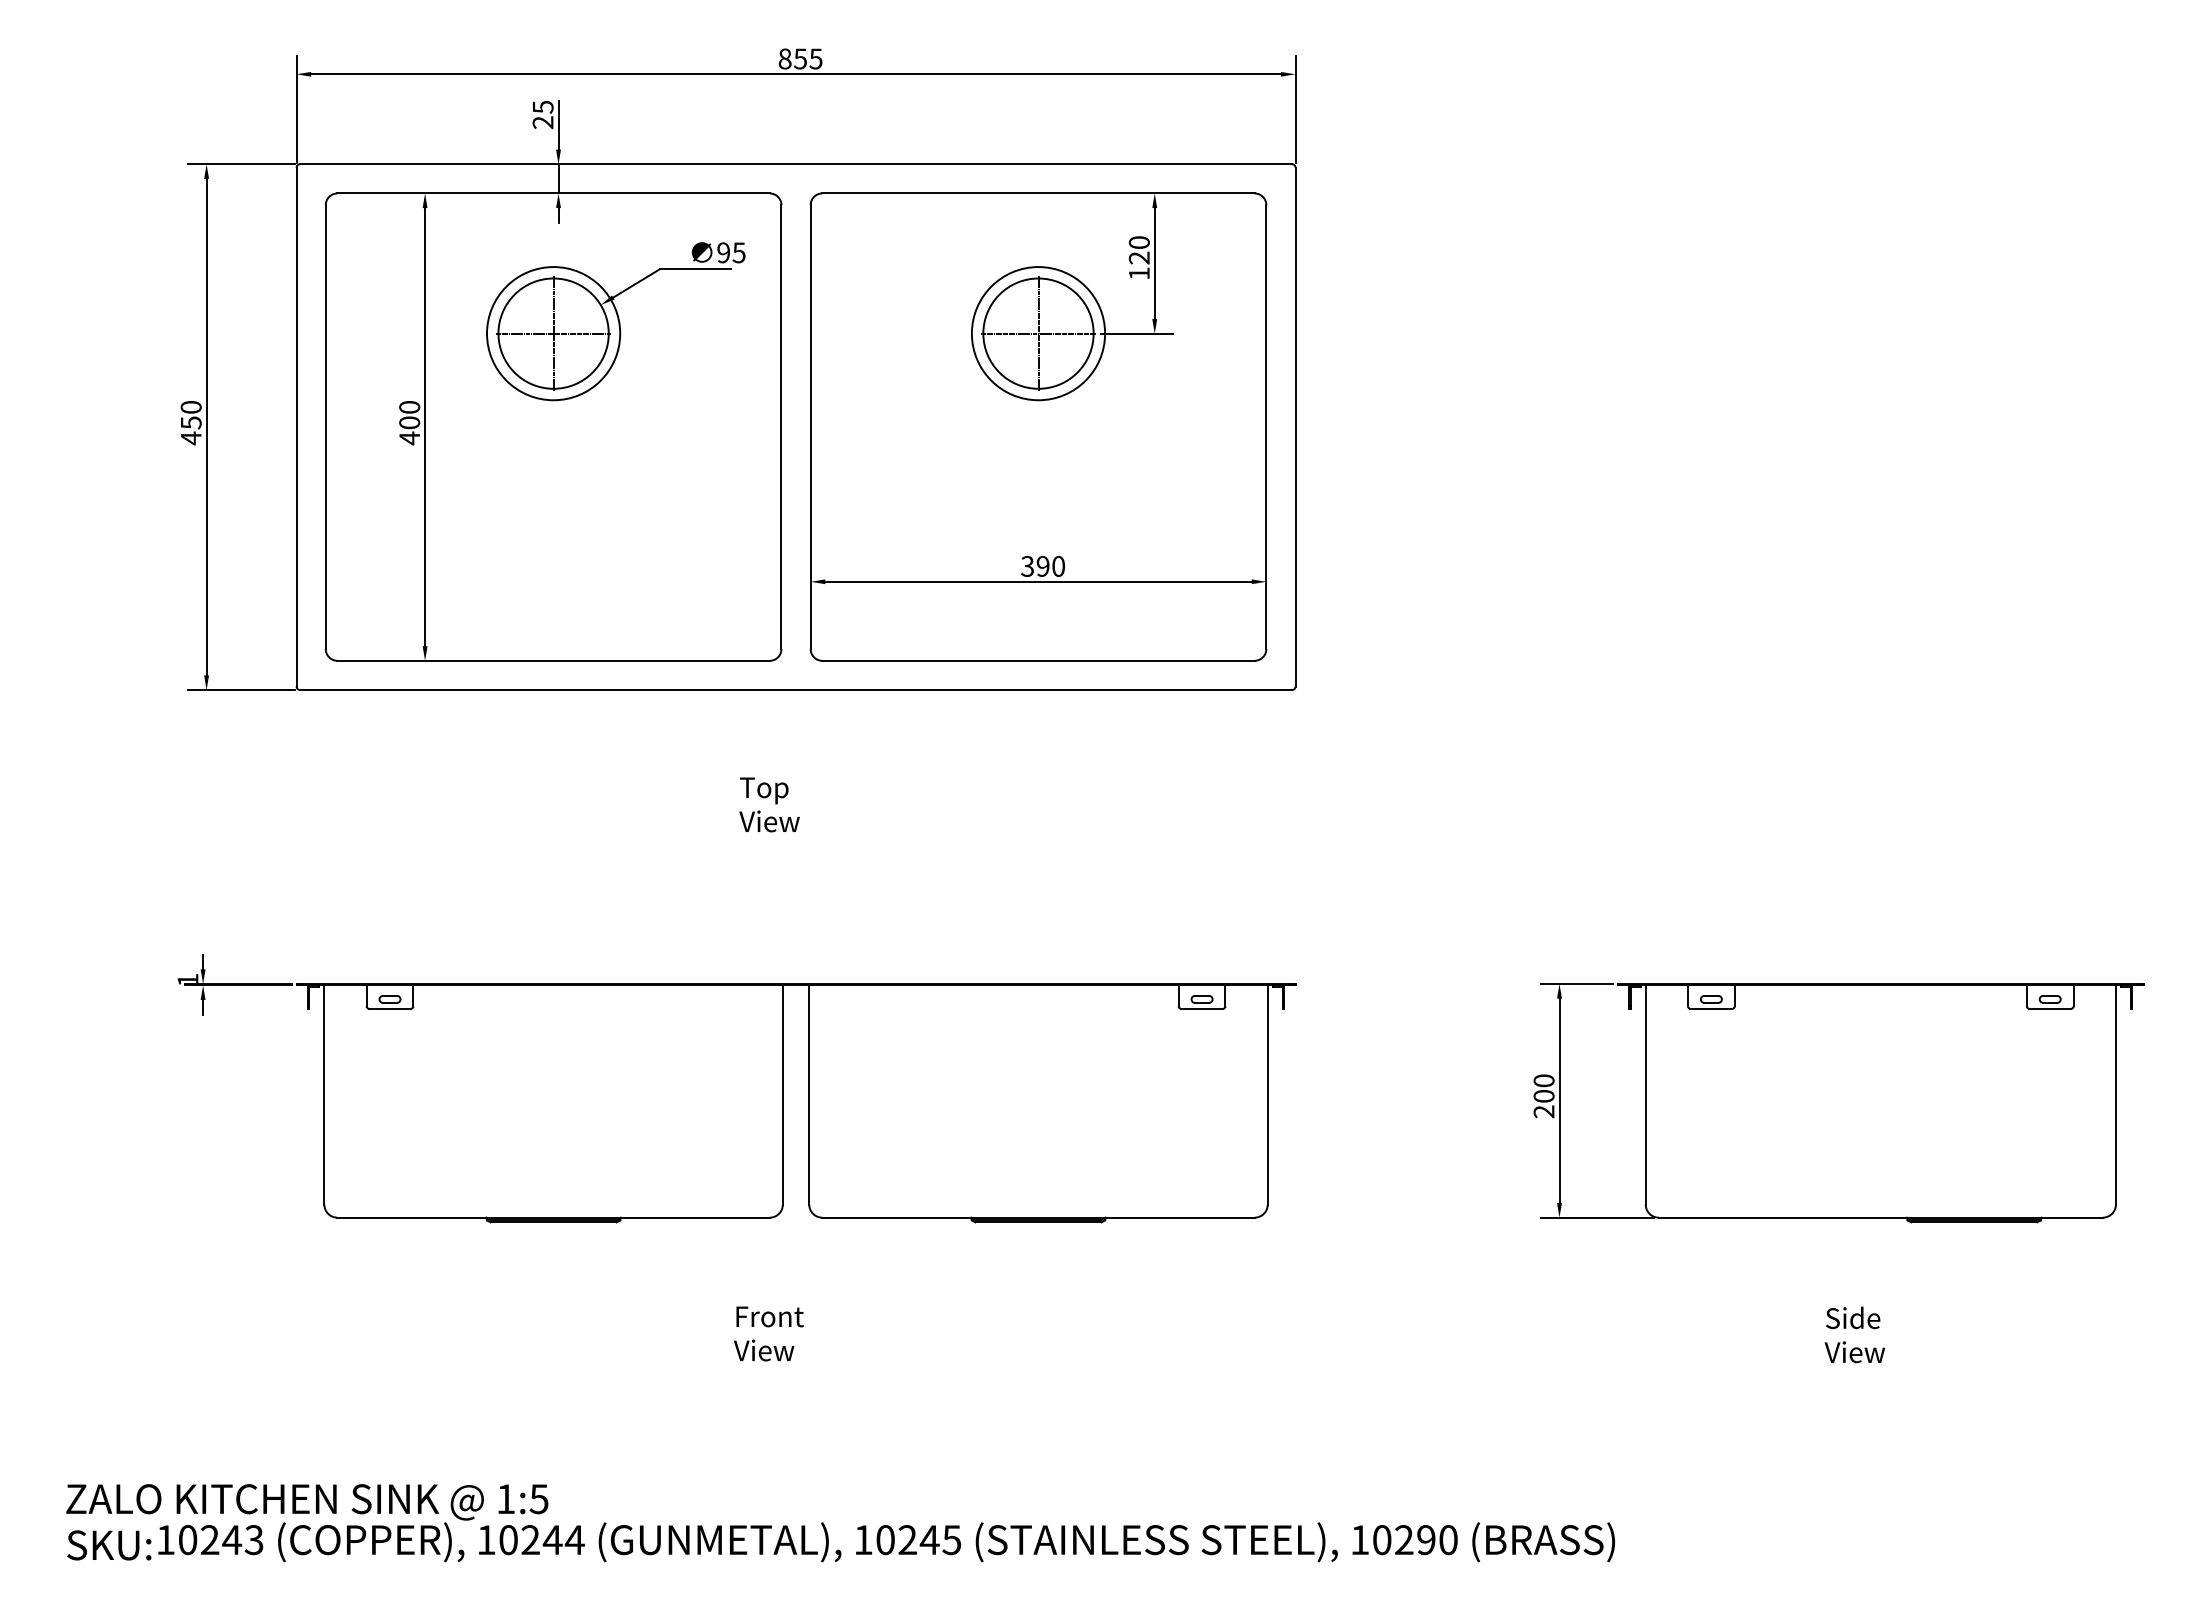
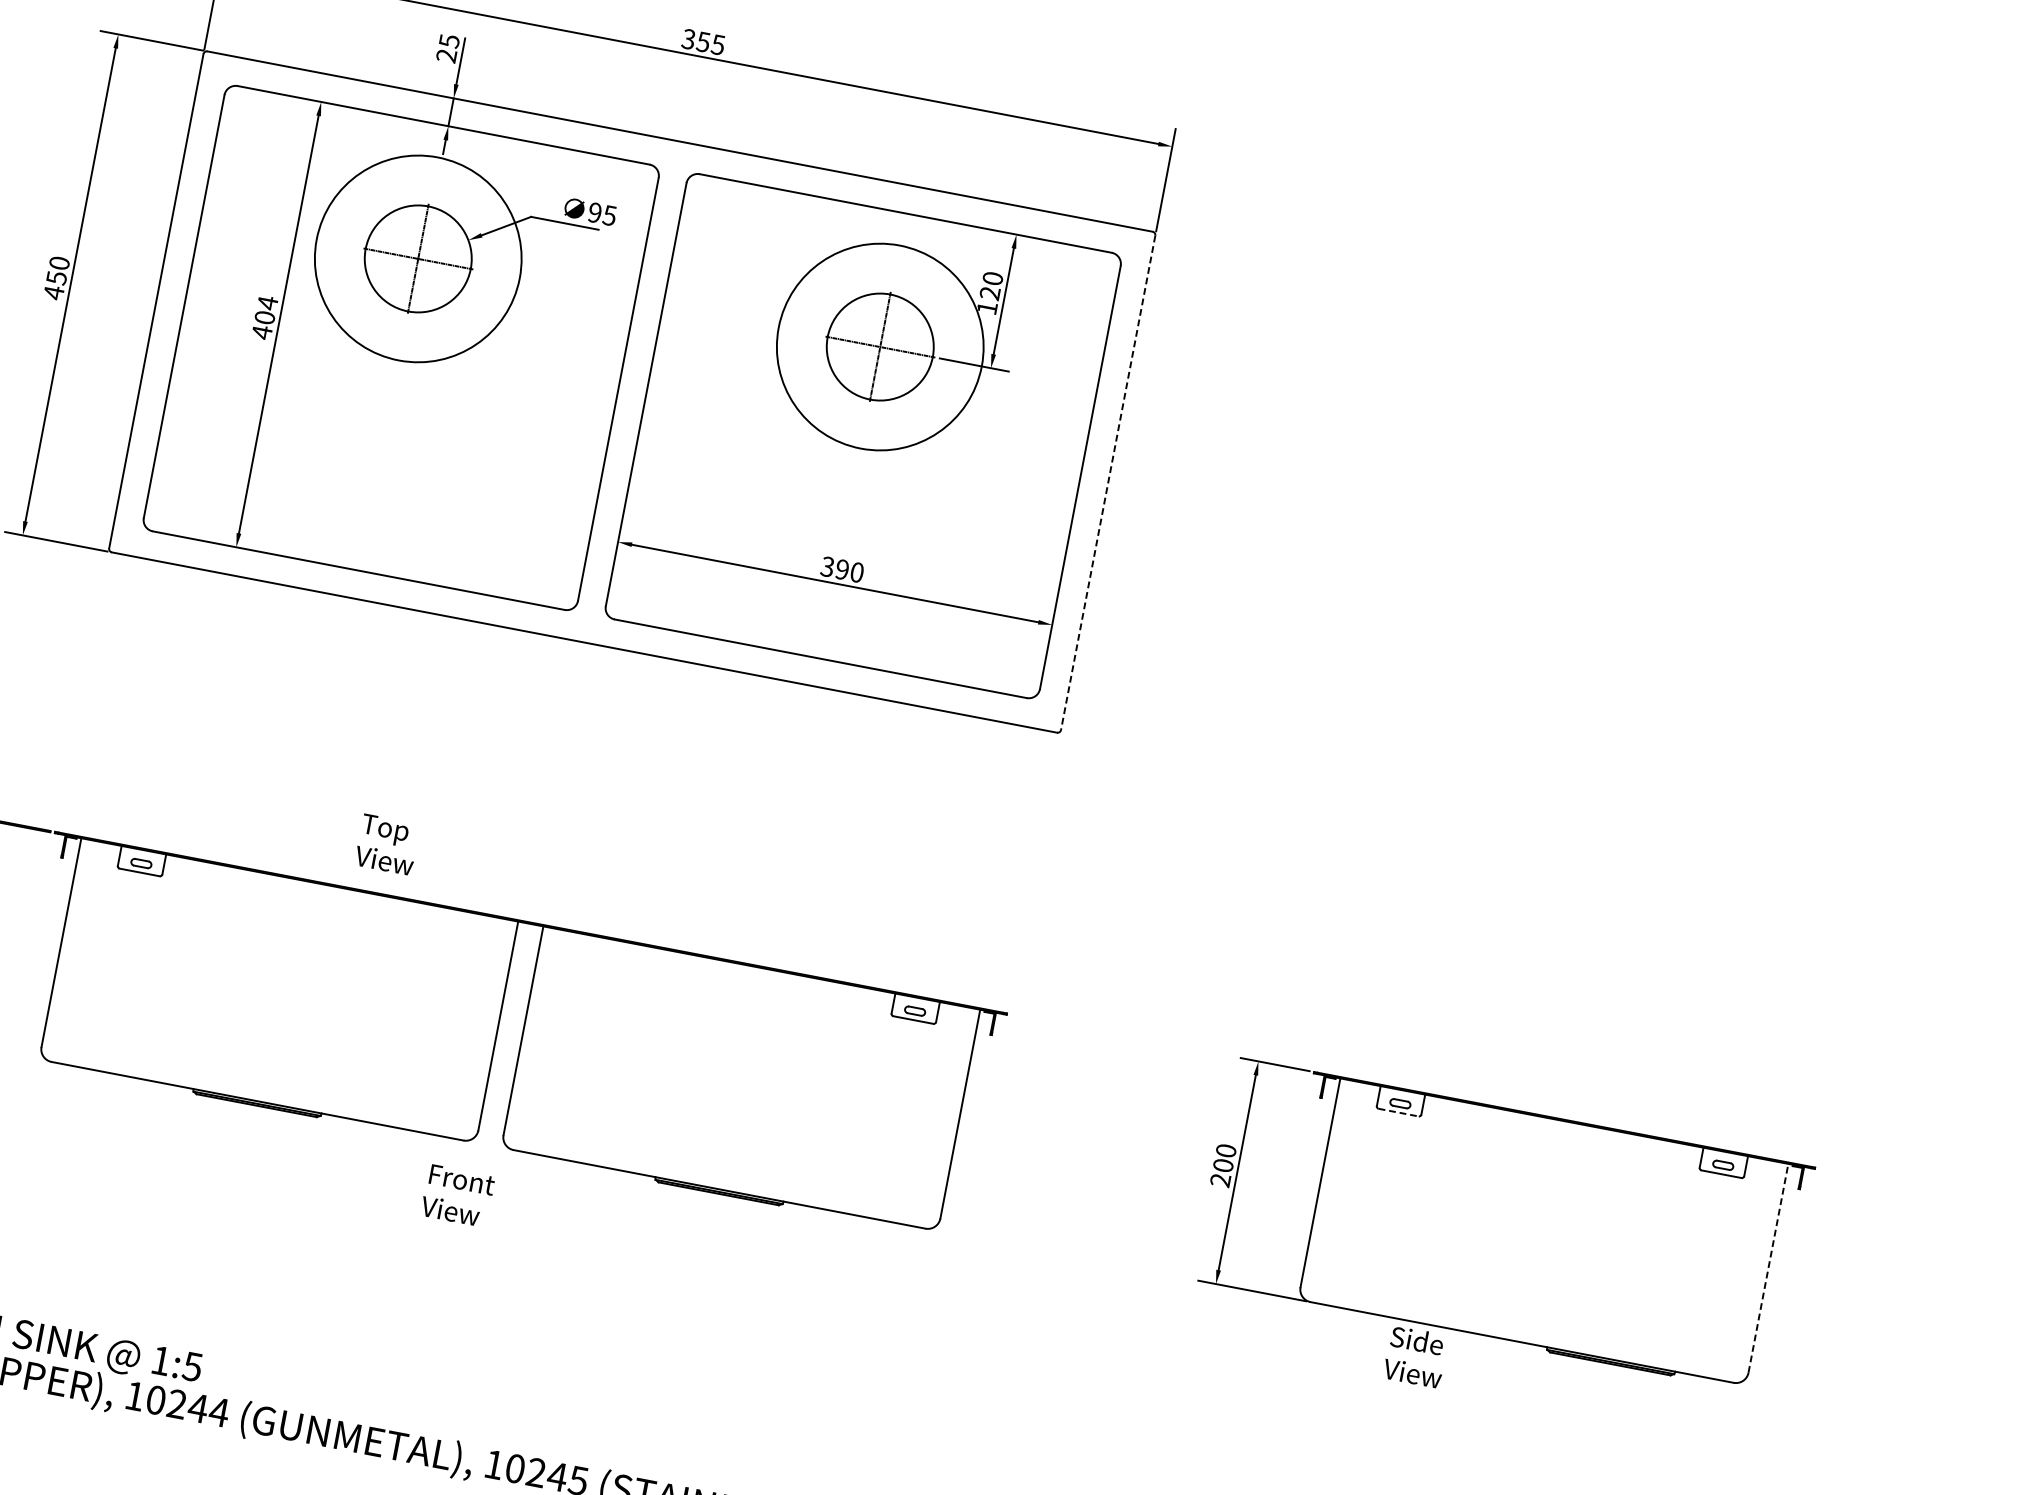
text: (784, 58) -> (688, 38), 855 -> 355
circle: (553, 333) -> (418, 258), size x1.6
circle: (1038, 333) -> (880, 346), size x1.6
text: (409, 407) -> (267, 303), 400 -> 404
line: (1295, 427) -> (1108, 483), solid -> dashed
text: (769, 804) -> (387, 844), moved
line: (1711, 1008) -> (1398, 1112), solid -> dashed
line: (2115, 1095) -> (1767, 1268), solid -> dashed
text: (768, 1333) -> (457, 1195), moved
text: (1854, 1334) -> (1415, 1356), moved

